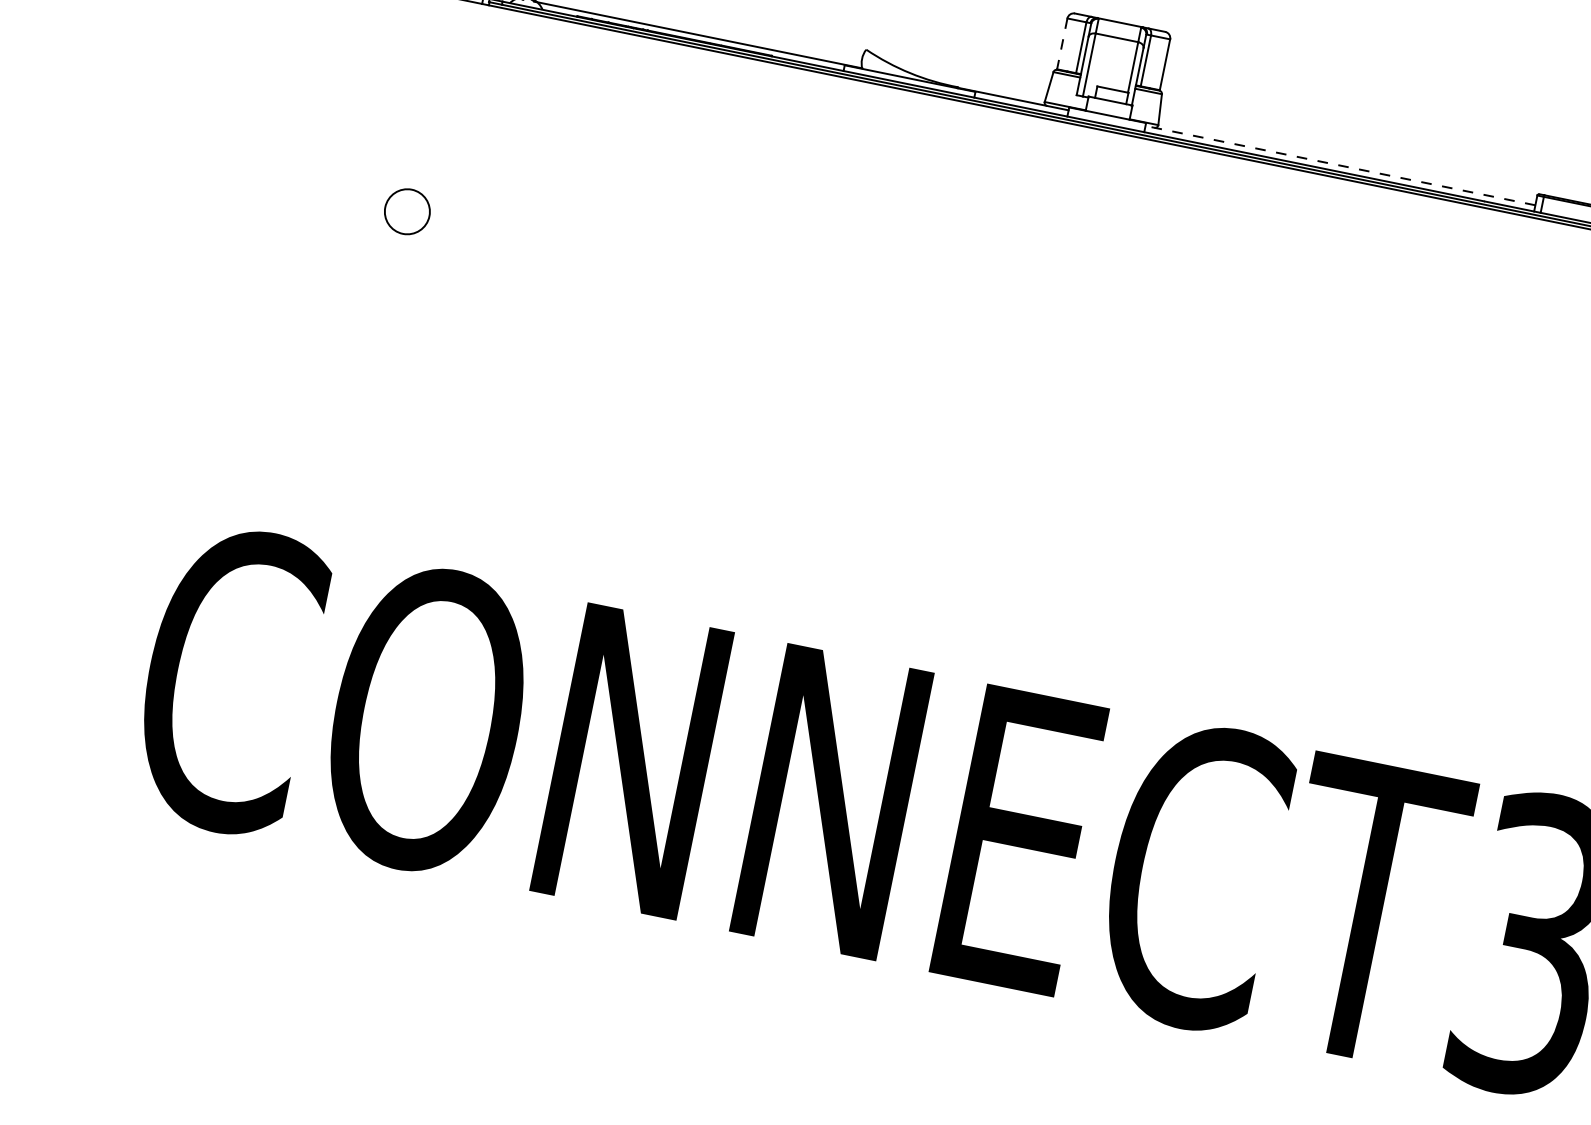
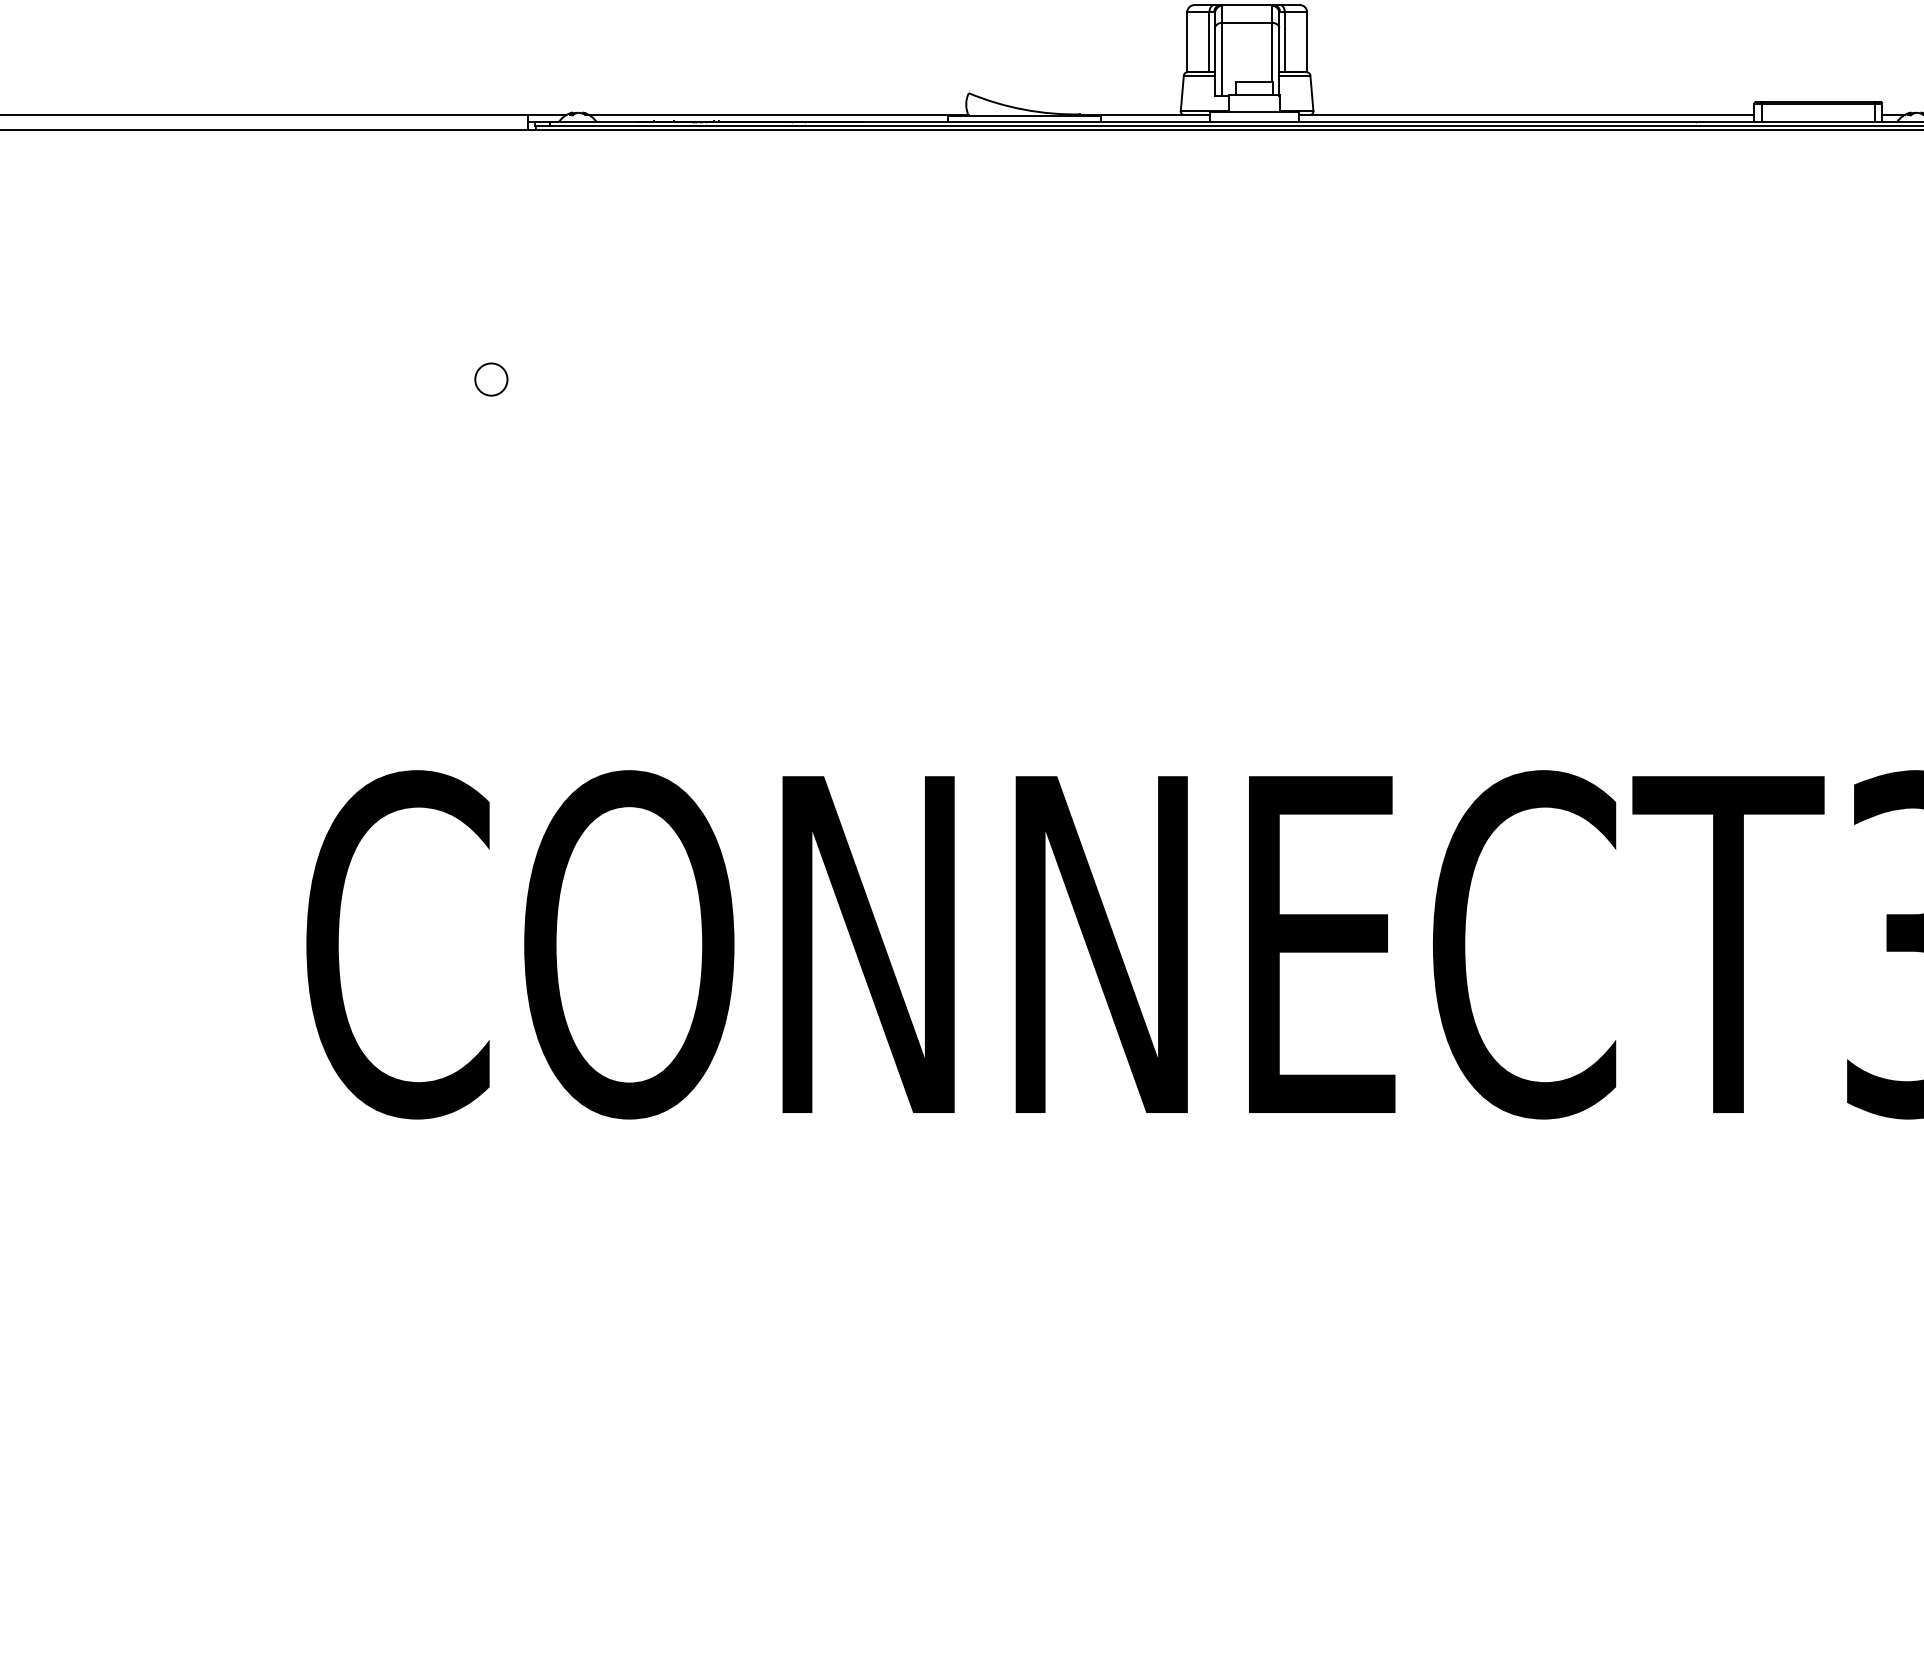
line: (1062, 44) -> (1187, 42), dashed -> solid
line: (1340, 165) -> (1526, 115), dashed -> solid
circle: (407, 211) -> (491, 379), size x0.62

